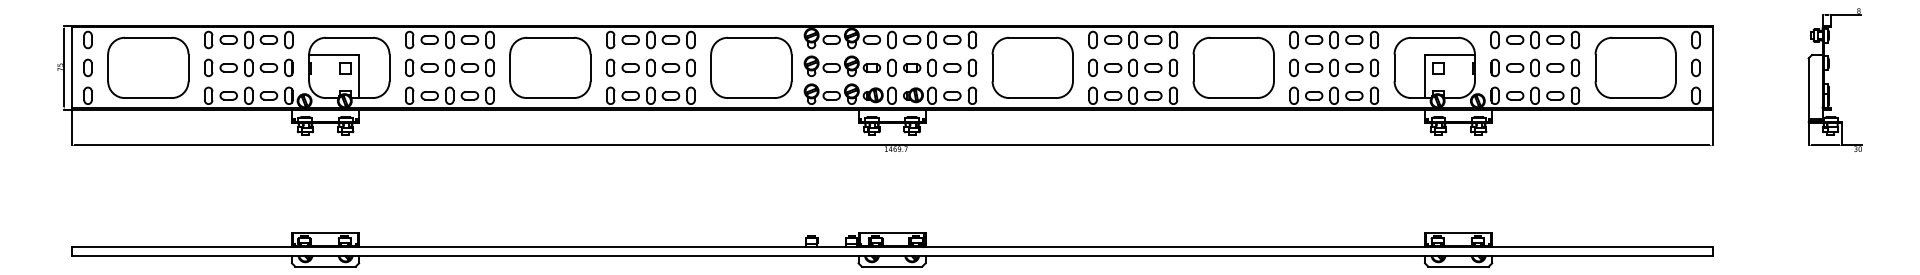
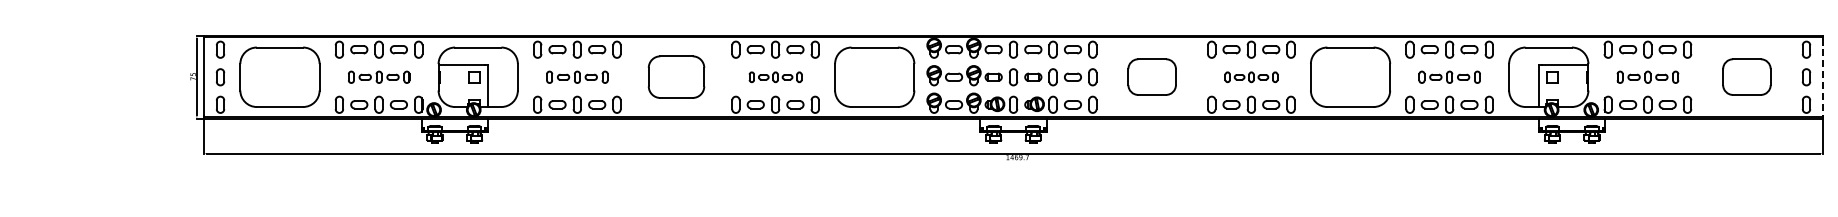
part: (248, 67) -> (378, 76), size x0.7
part: (449, 67) -> (577, 76), size x0.7
part: (550, 67) -> (676, 76), size x0.7
part: (650, 67) -> (775, 76), size x0.6
part: (1032, 67) -> (1152, 76), size x0.6
part: (1133, 67) -> (1251, 76), size x0.6
part: (1334, 67) -> (1449, 76), size x0.7
part: (1535, 67) -> (1648, 76), size x0.7
part: (1635, 67) -> (1746, 76), size x0.6
line: (1712, 68) -> (1822, 77), solid -> dashed

